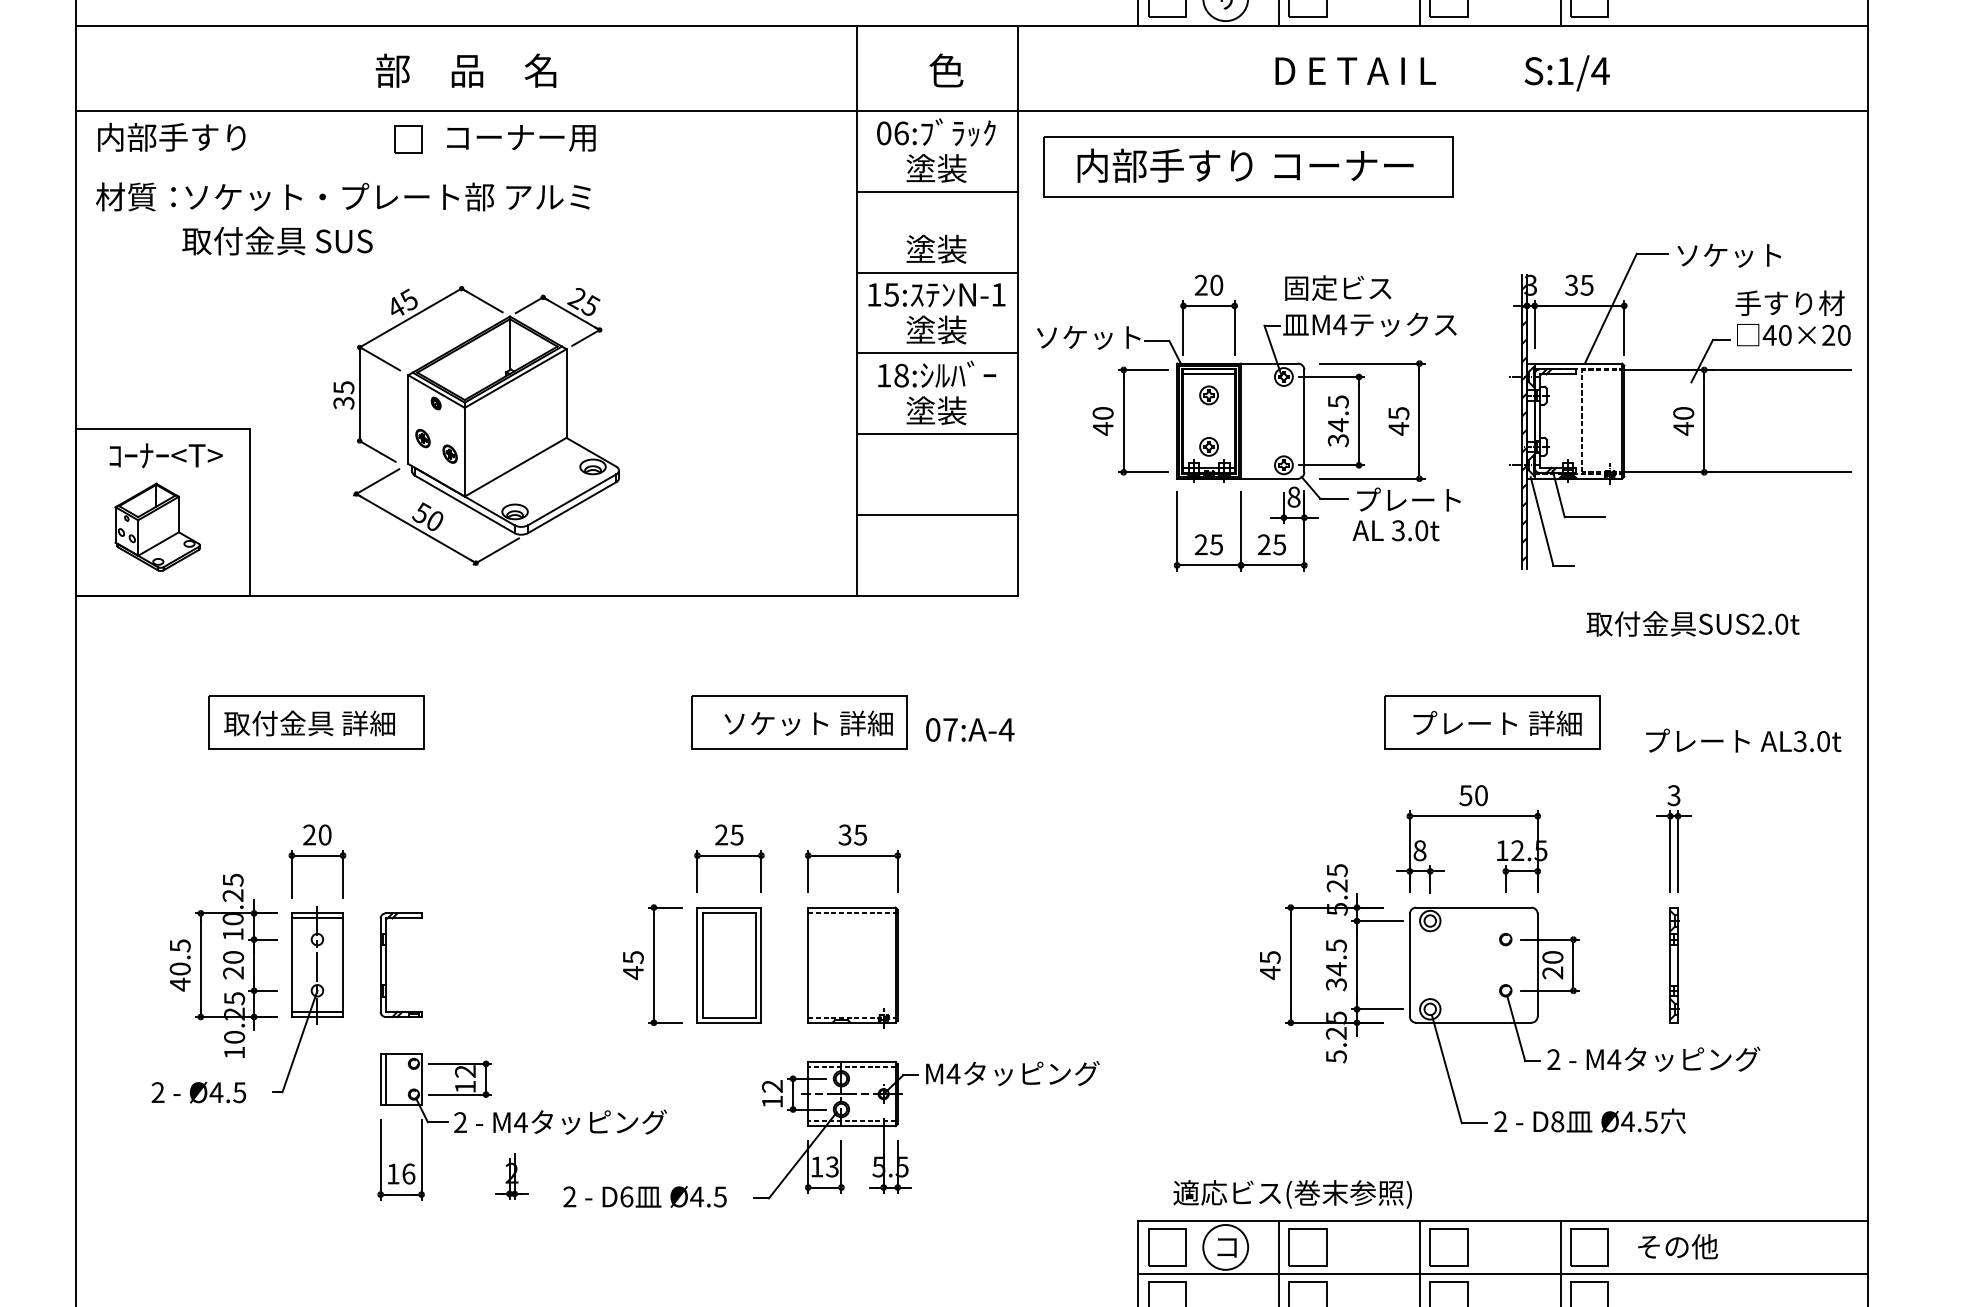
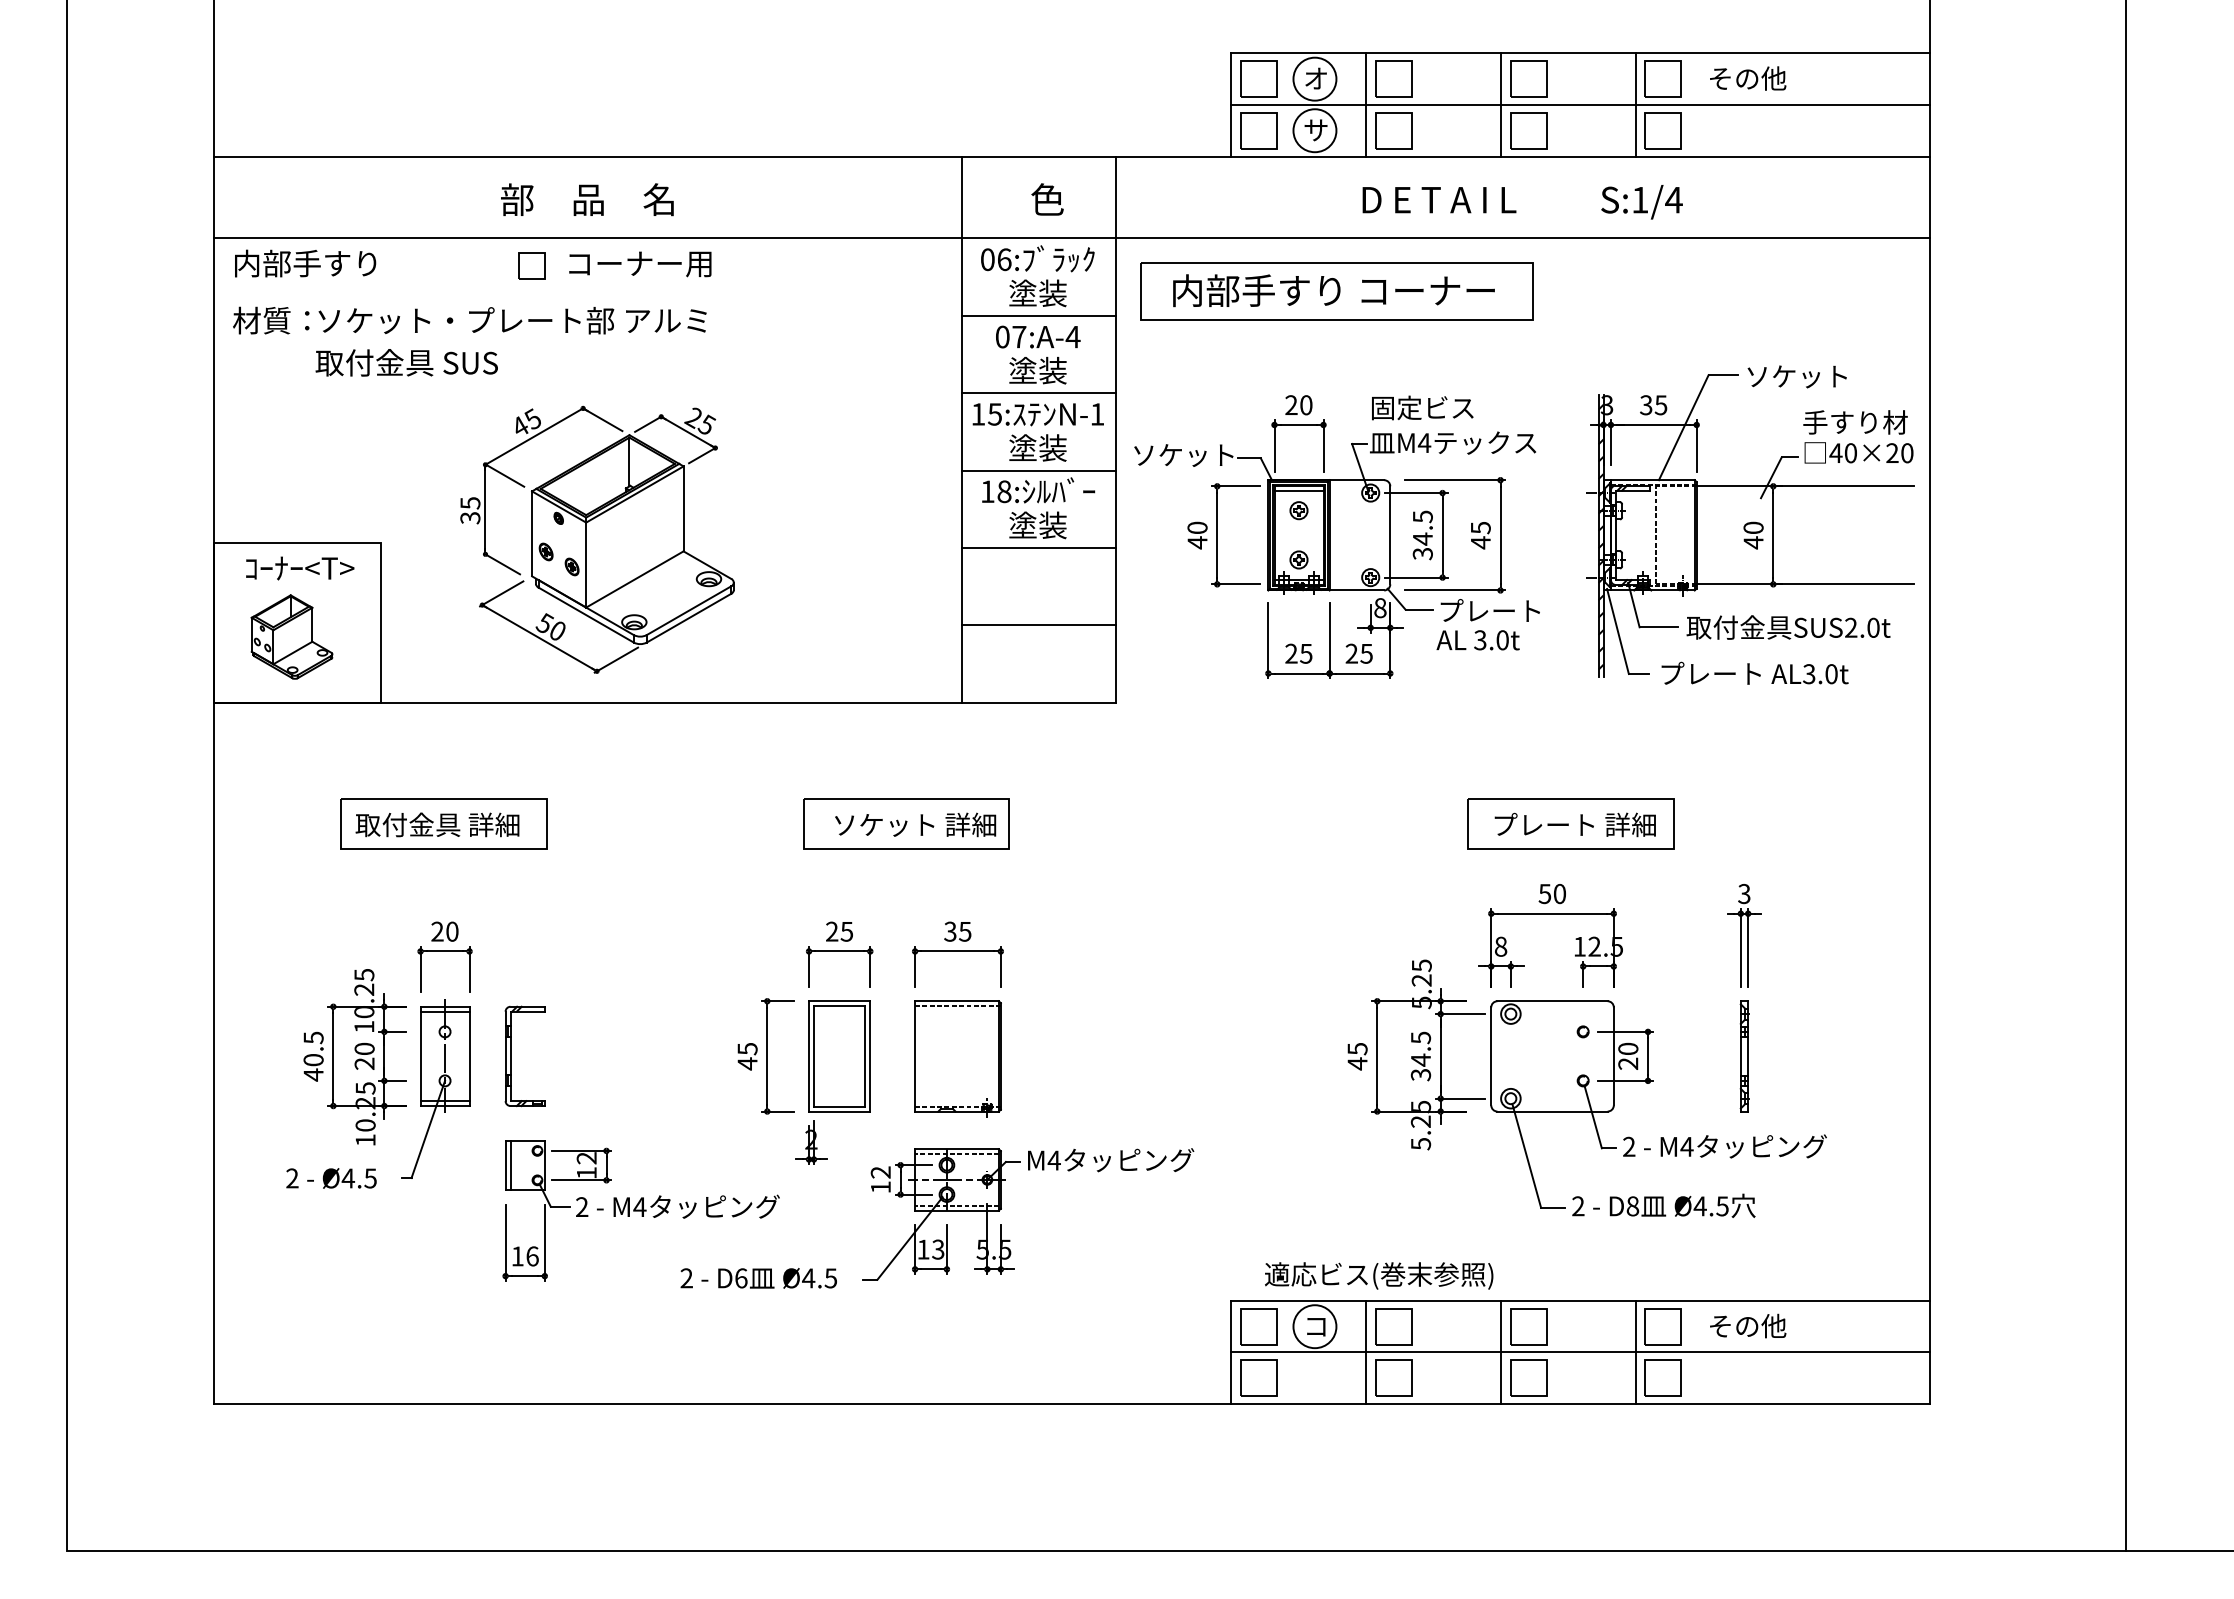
text: (1692, 623) -> (1788, 627), moved
text: (970, 729) -> (1038, 336), moved
text: (1743, 739) -> (1754, 672), moved
part: (512, 1176) -> (811, 1142), moved

